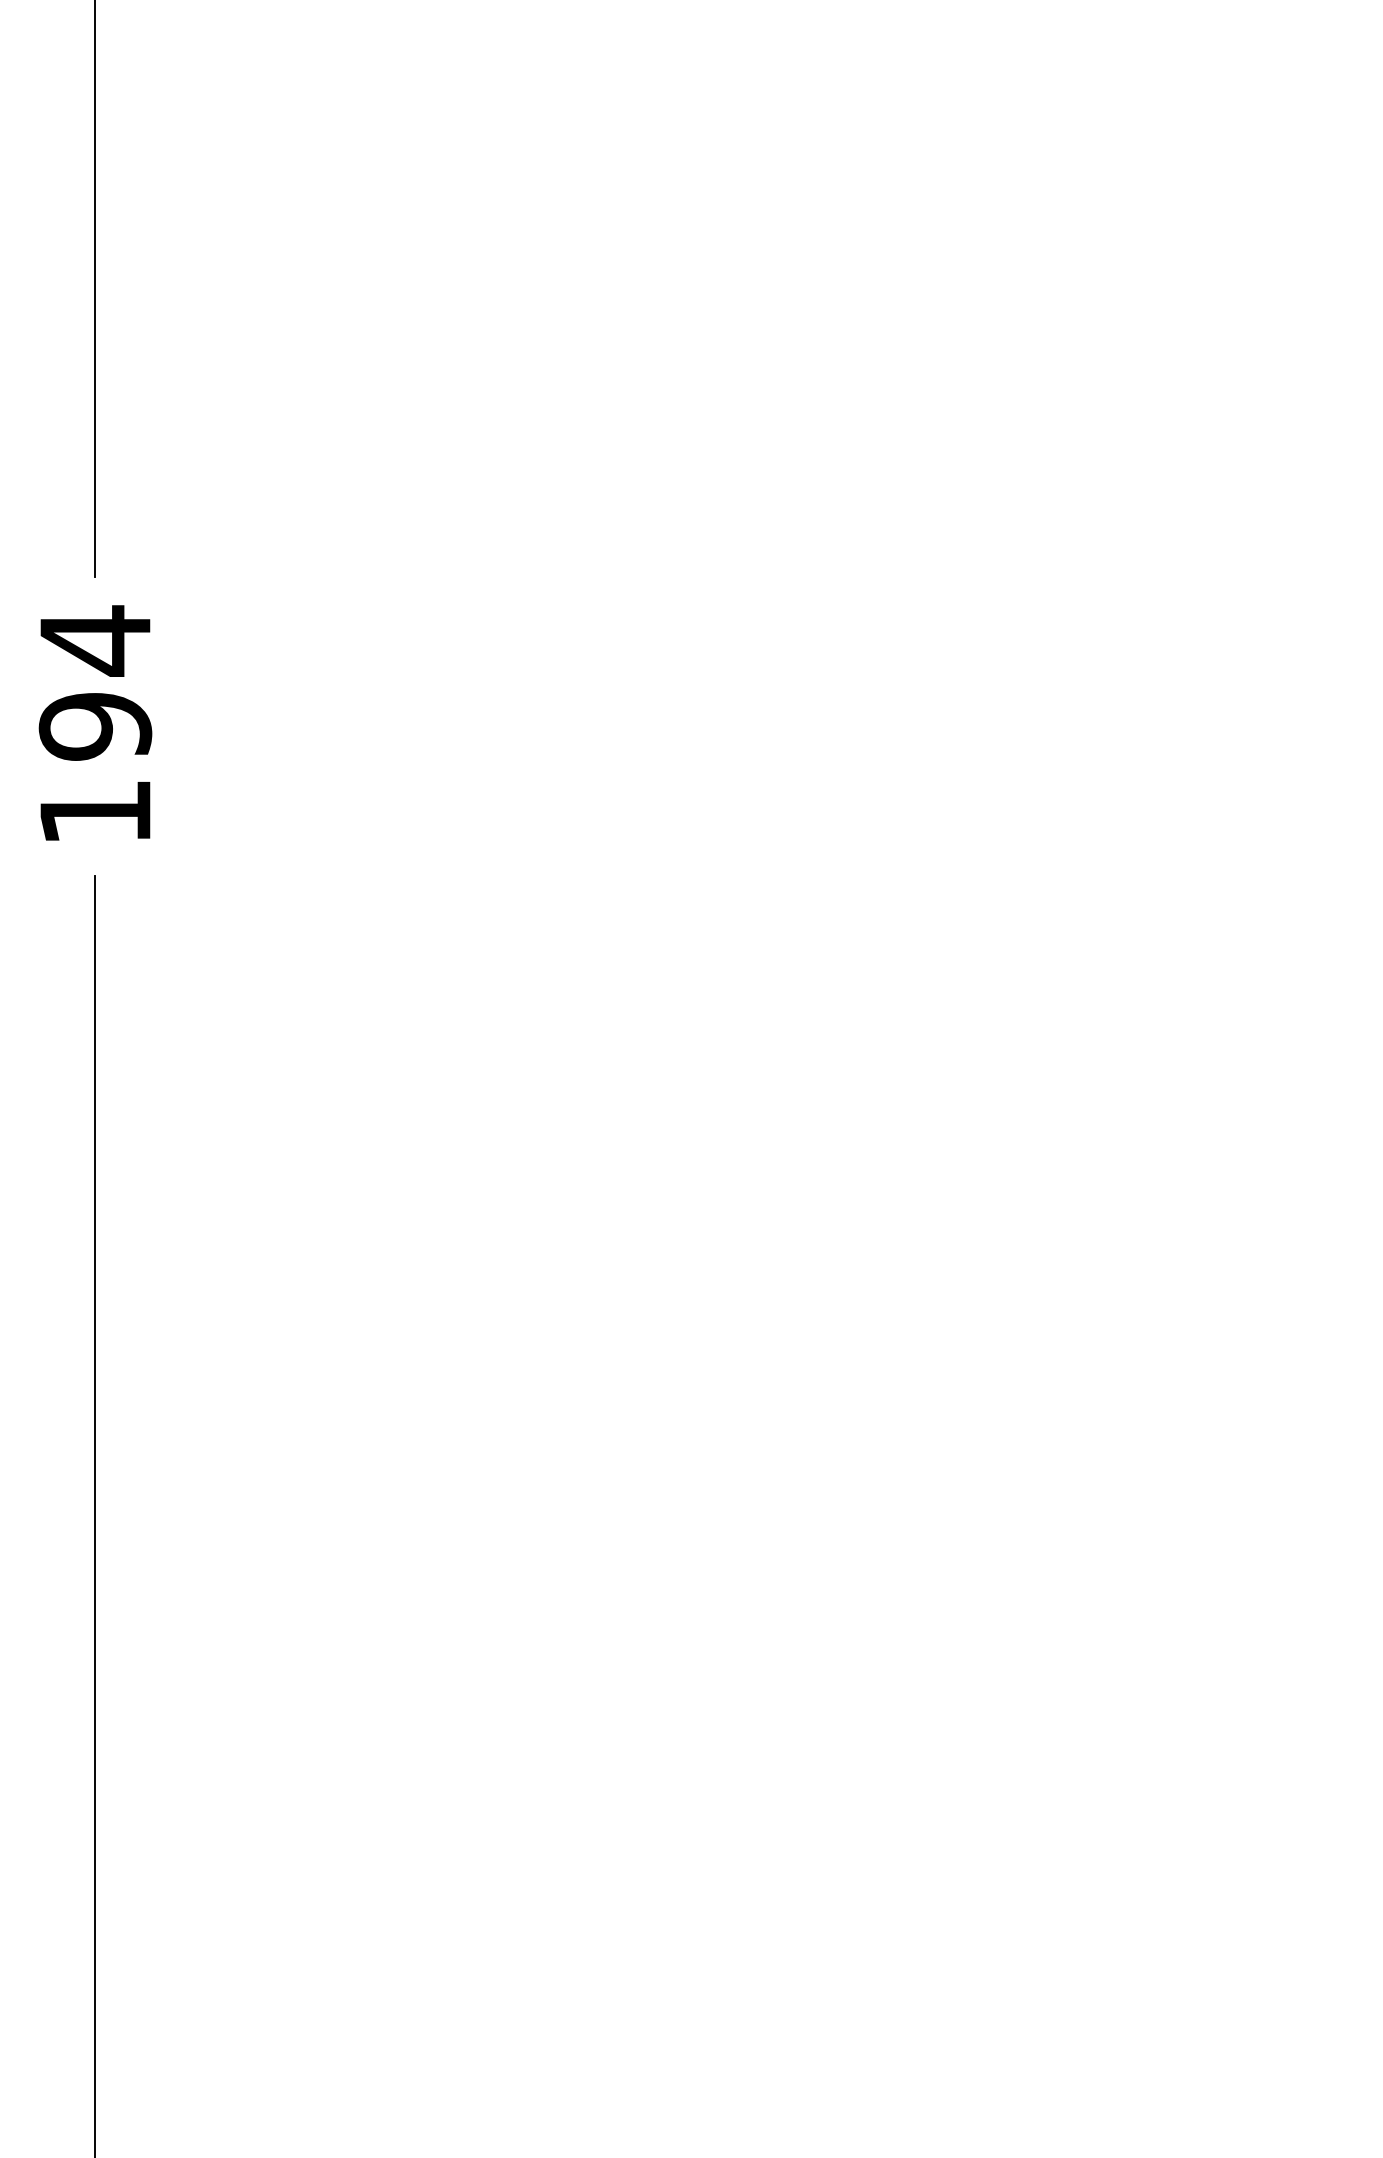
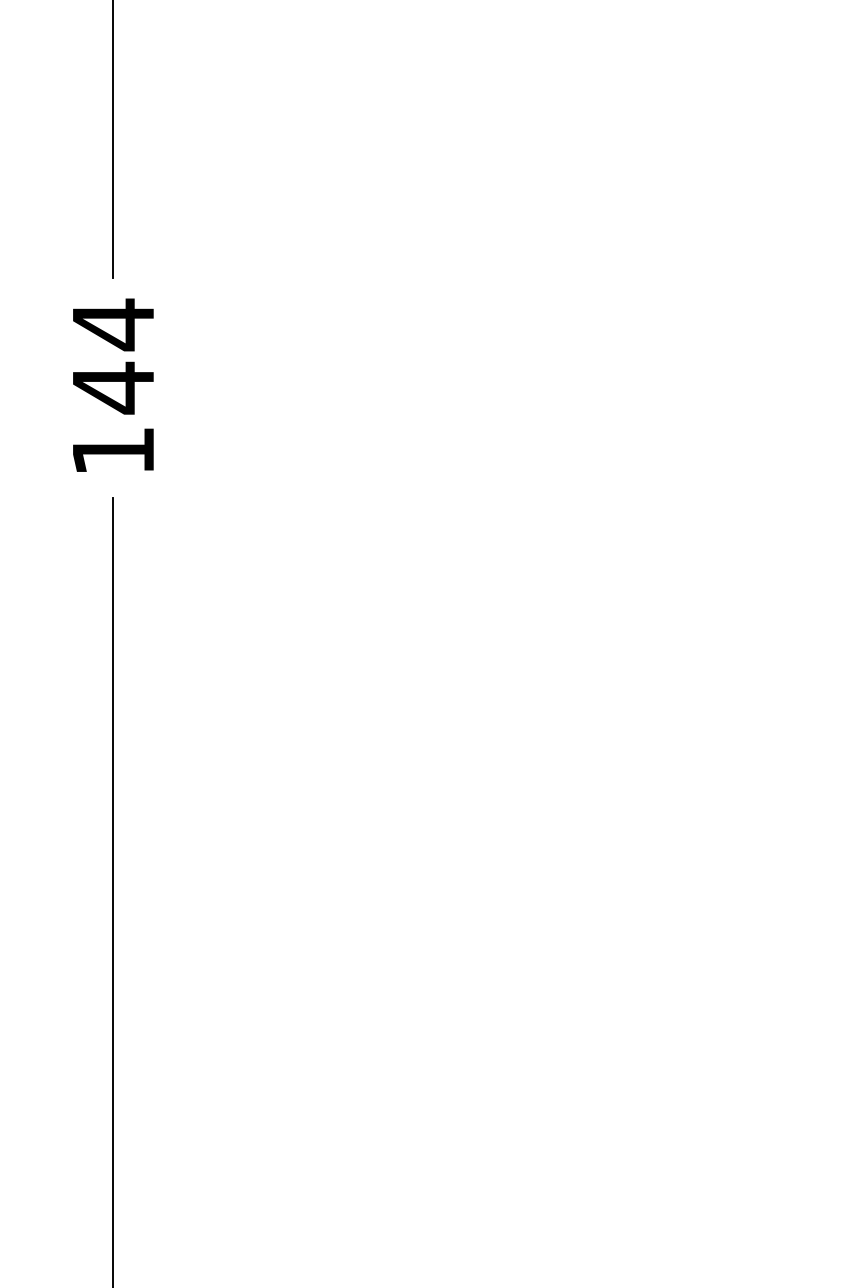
text: (95, 726) -> (113, 387), 194 -> 144

